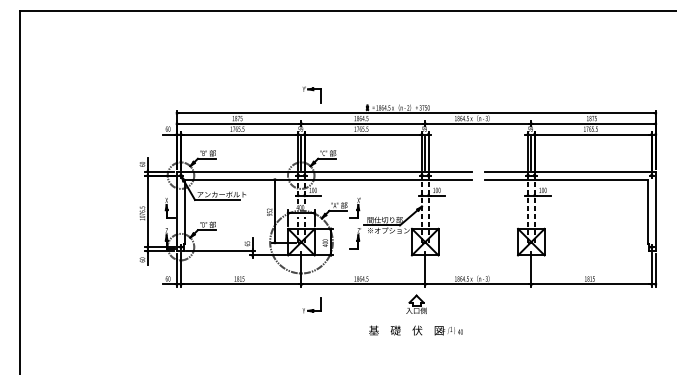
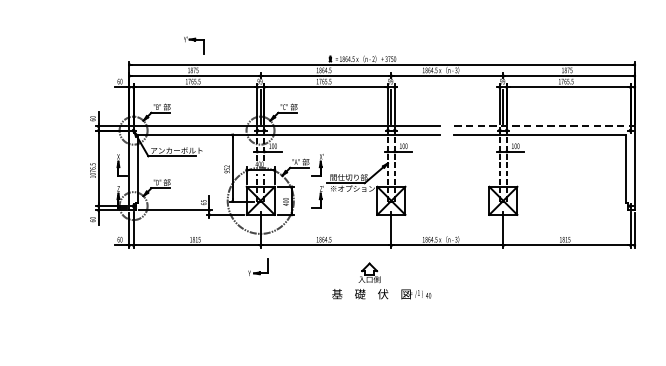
part: (311, 94) -> (193, 45), moved
line: (570, 171) -> (544, 126), solid -> dashed
part: (416, 303) -> (369, 271), moved
part: (311, 305) -> (257, 267), moved

